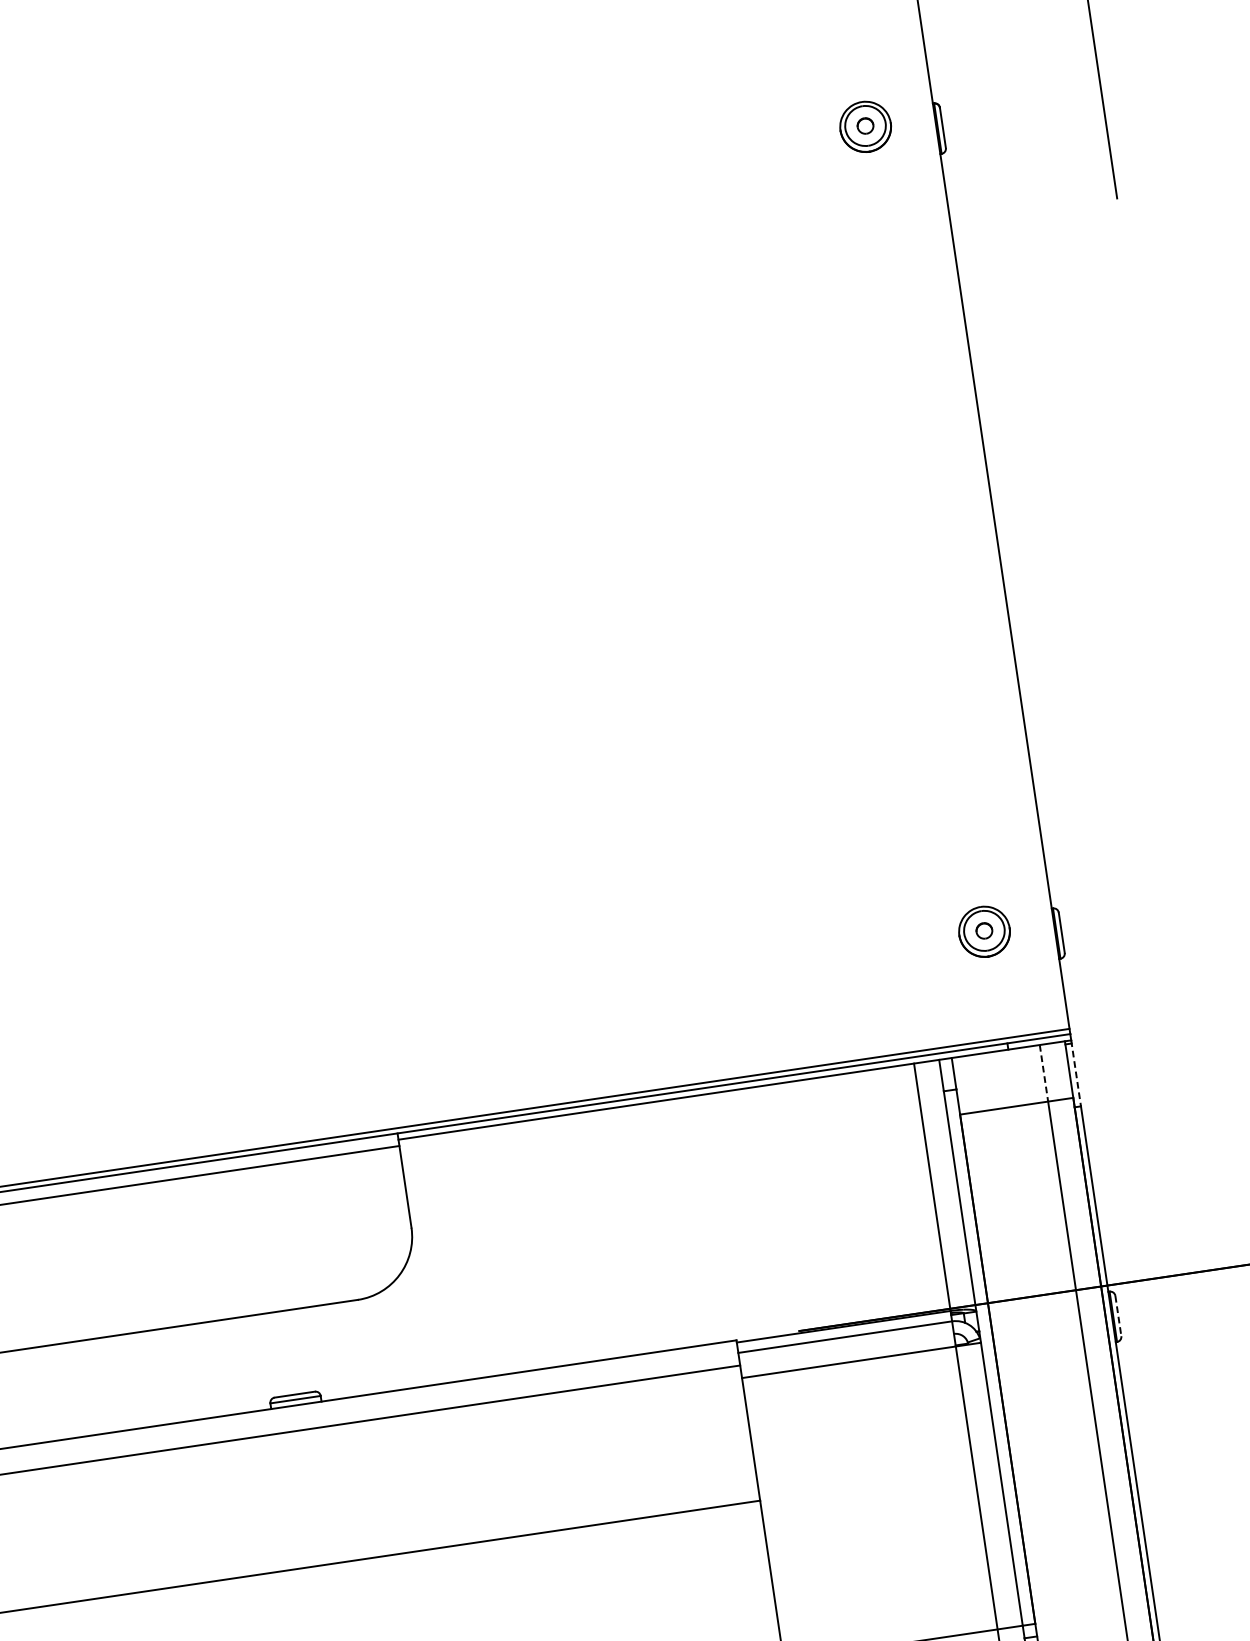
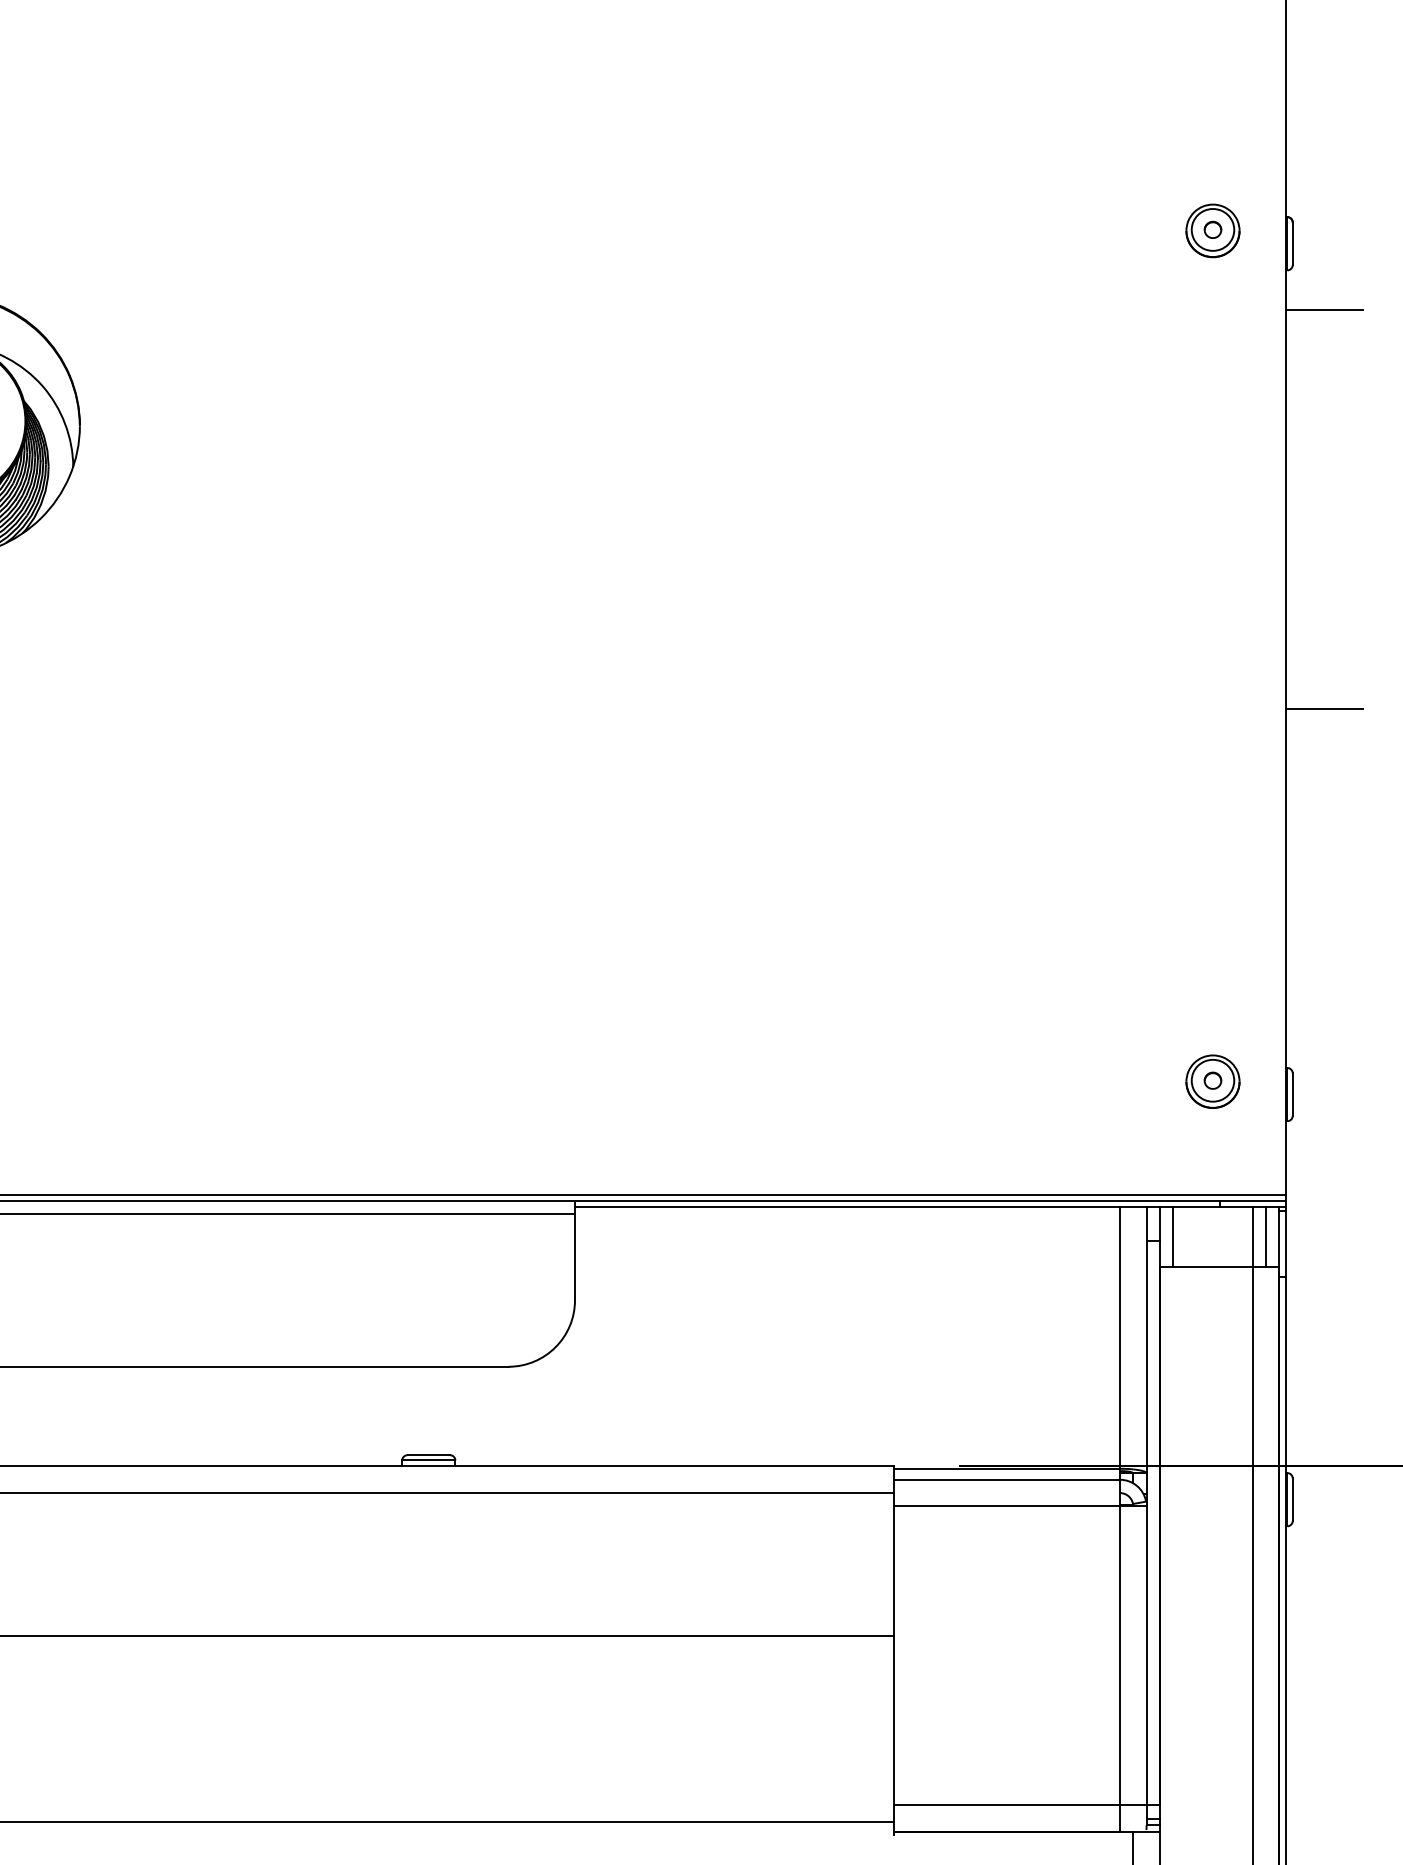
line: (982, 186) -> (1324, 310), added
line: (1037, 563) -> (1324, 708), added
line: (1056, 1071) -> (1266, 1237), added
line: (1043, 1073) -> (1252, 1237), dashed -> solid
line: (1076, 1073) -> (1286, 1242), dashed -> solid
line: (968, 1084) -> (1173, 1237), added
line: (1118, 1316) -> (1292, 1500), dashed -> solid

